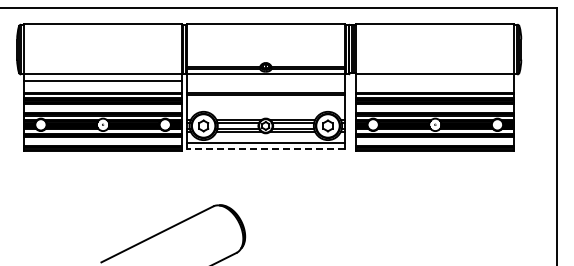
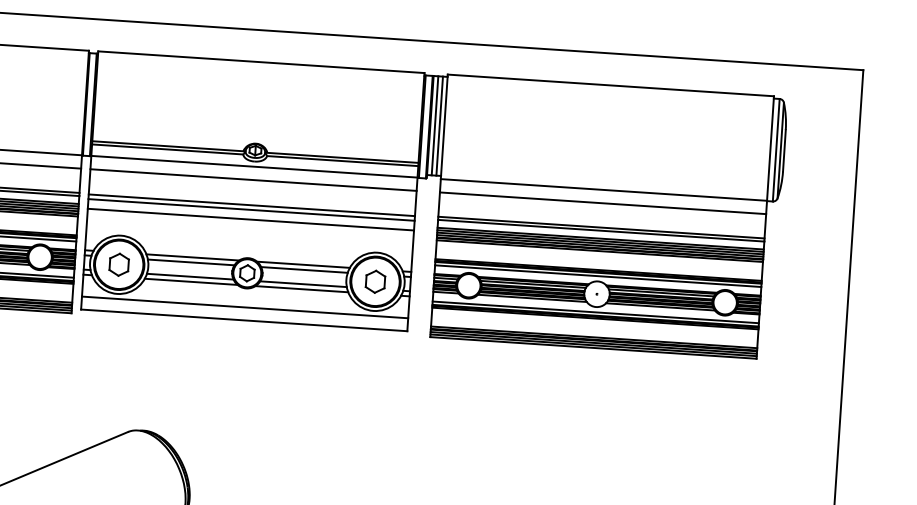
line: (265, 80) -> (252, 179), added
line: (435, 80) -> (603, 202), added
line: (265, 99) -> (250, 218), added
line: (265, 148) -> (243, 319), dashed -> solid

